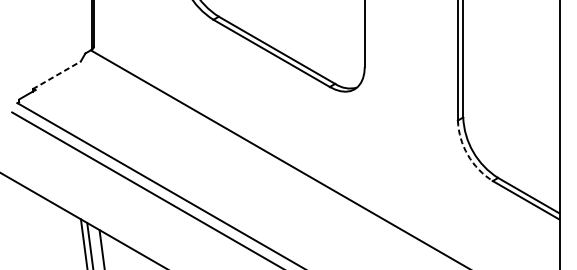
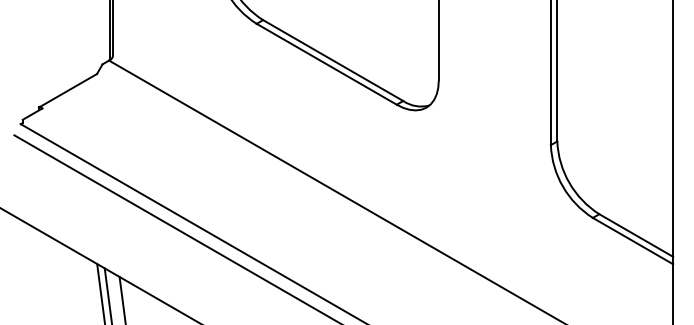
line: (57, 75) -> (68, 90), dashed -> solid
arc: (467, 154) -> (562, 186), dashed -> solid

